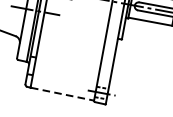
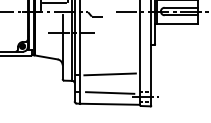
line: (67, 62) -> (109, 74), added
line: (65, 81) -> (110, 92), added
line: (62, 94) -> (110, 104), dashed -> solid

